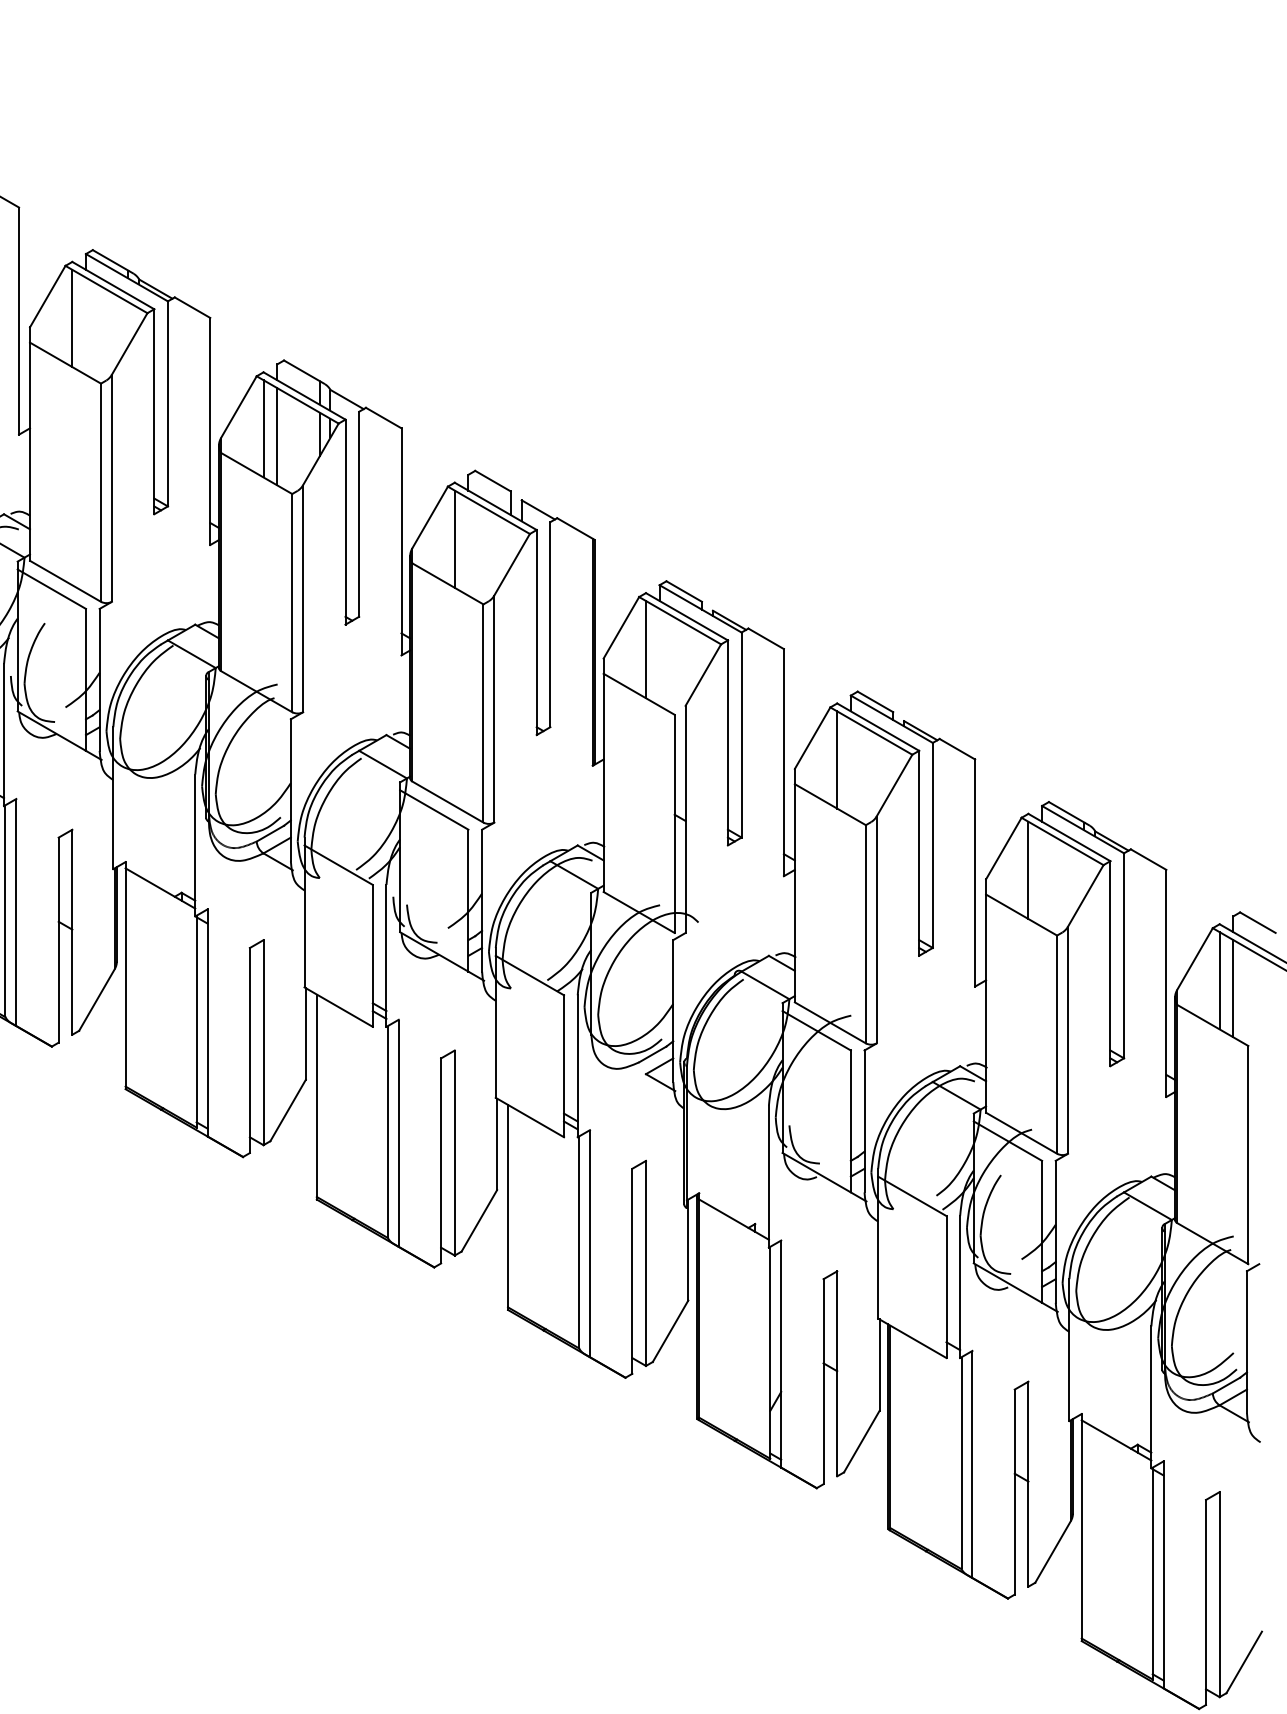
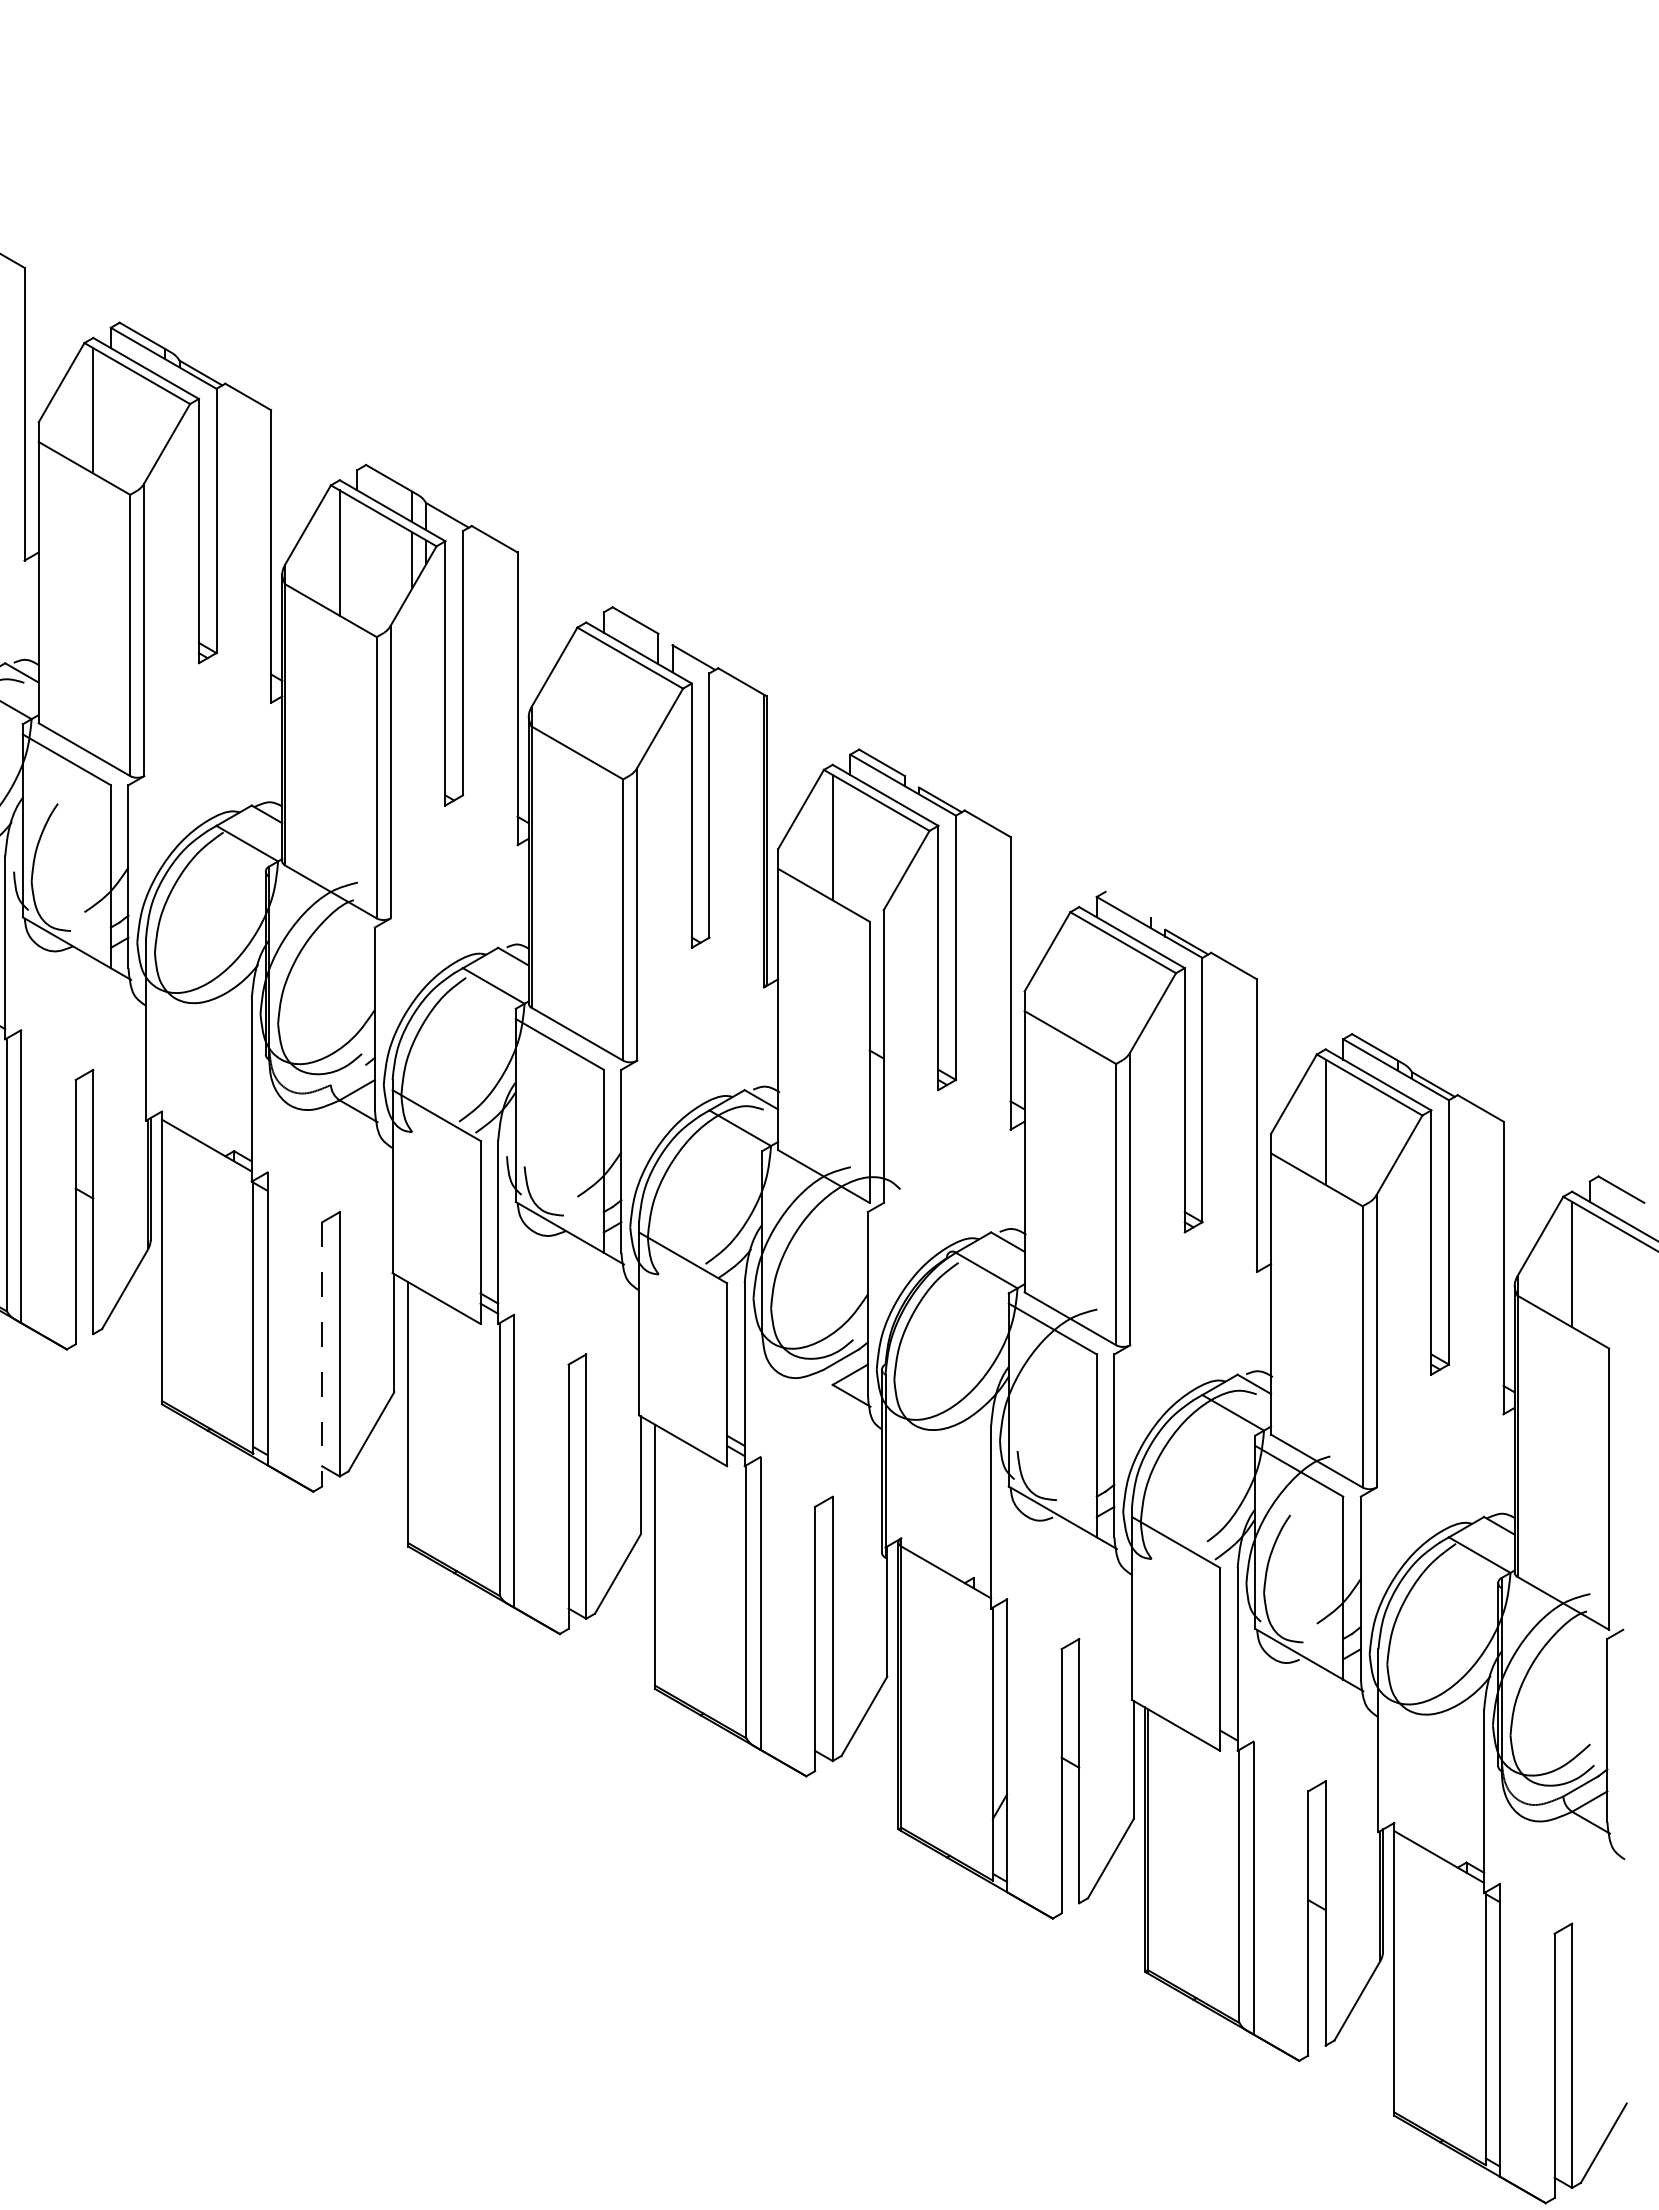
line: (277, 436) -> (357, 562), removed
line: (454, 539) -> (586, 695), removed
line: (875, 701) -> (1128, 904), removed
line: (837, 759) -> (1079, 979), removed
line: (270, 833) -> (348, 1074), removed
line: (1233, 988) -> (1589, 1274), removed
line: (250, 1050) -> (322, 1354), solid -> dashed

